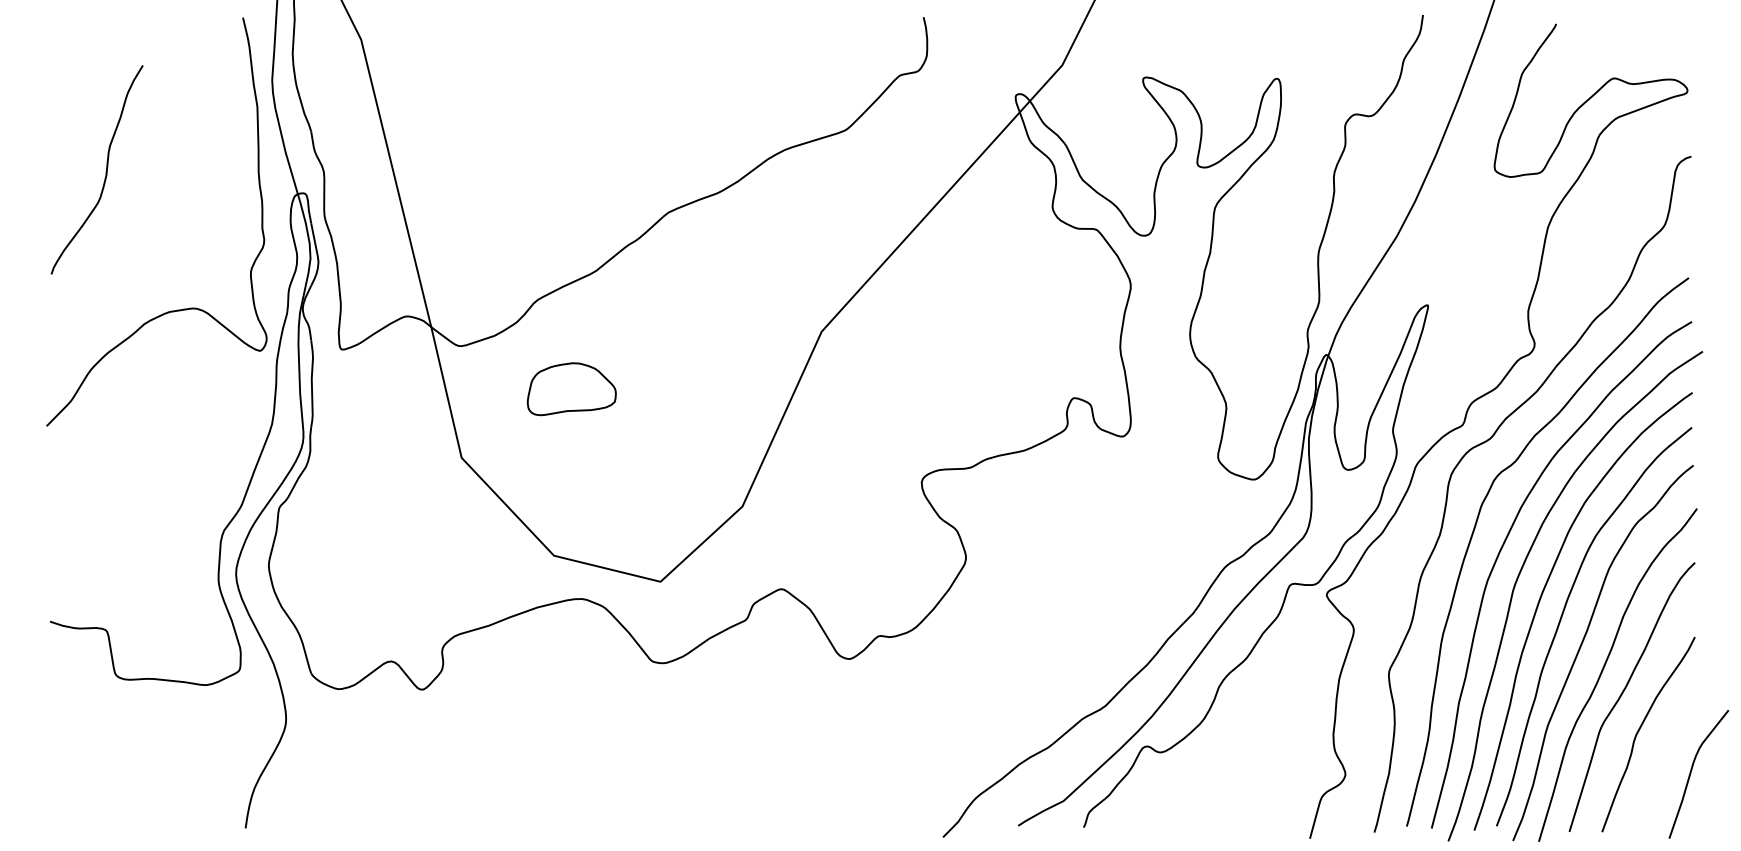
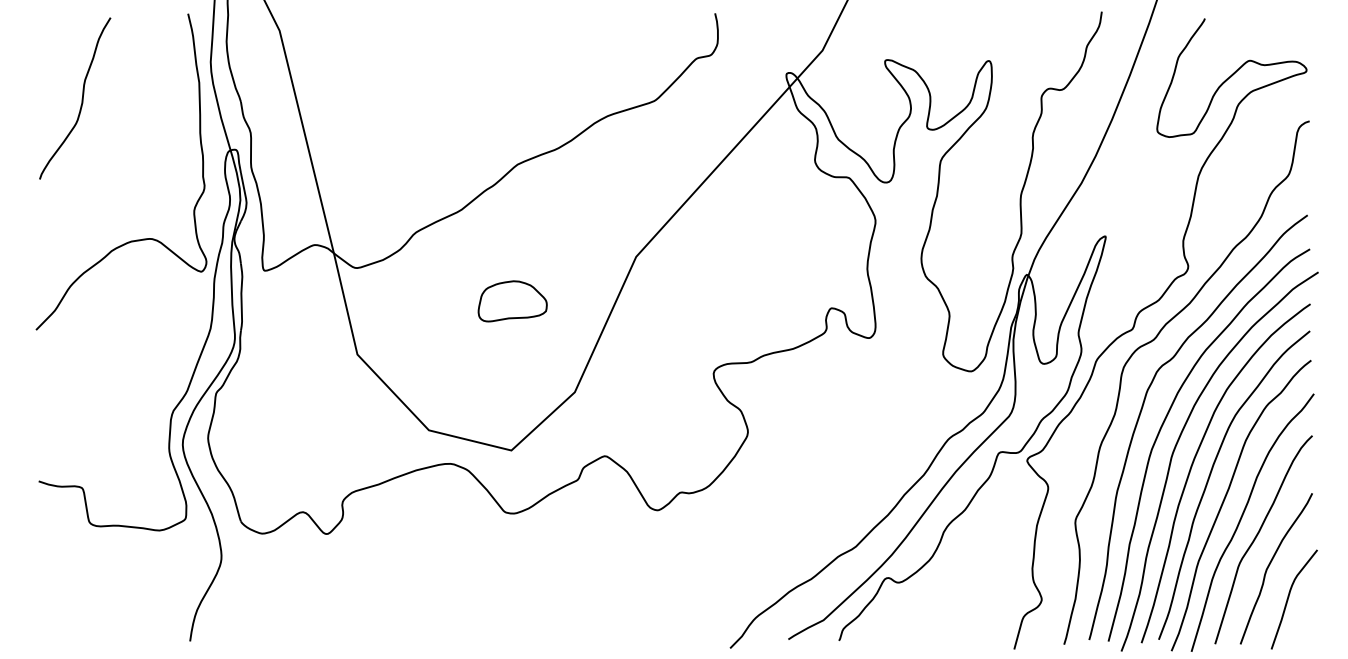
curve: (105, 169) -> (81, 98), moved
part: (571, 389) -> (512, 301), moved
curve: (1692, 771) -> (1289, 597), moved

